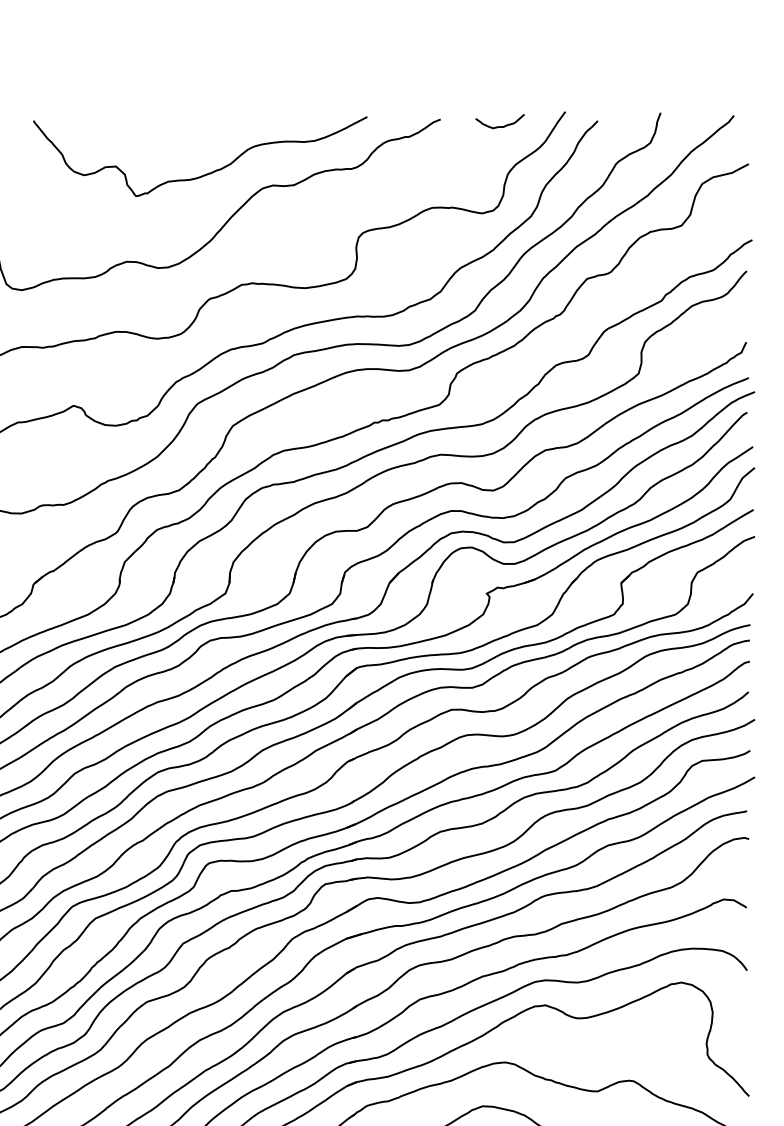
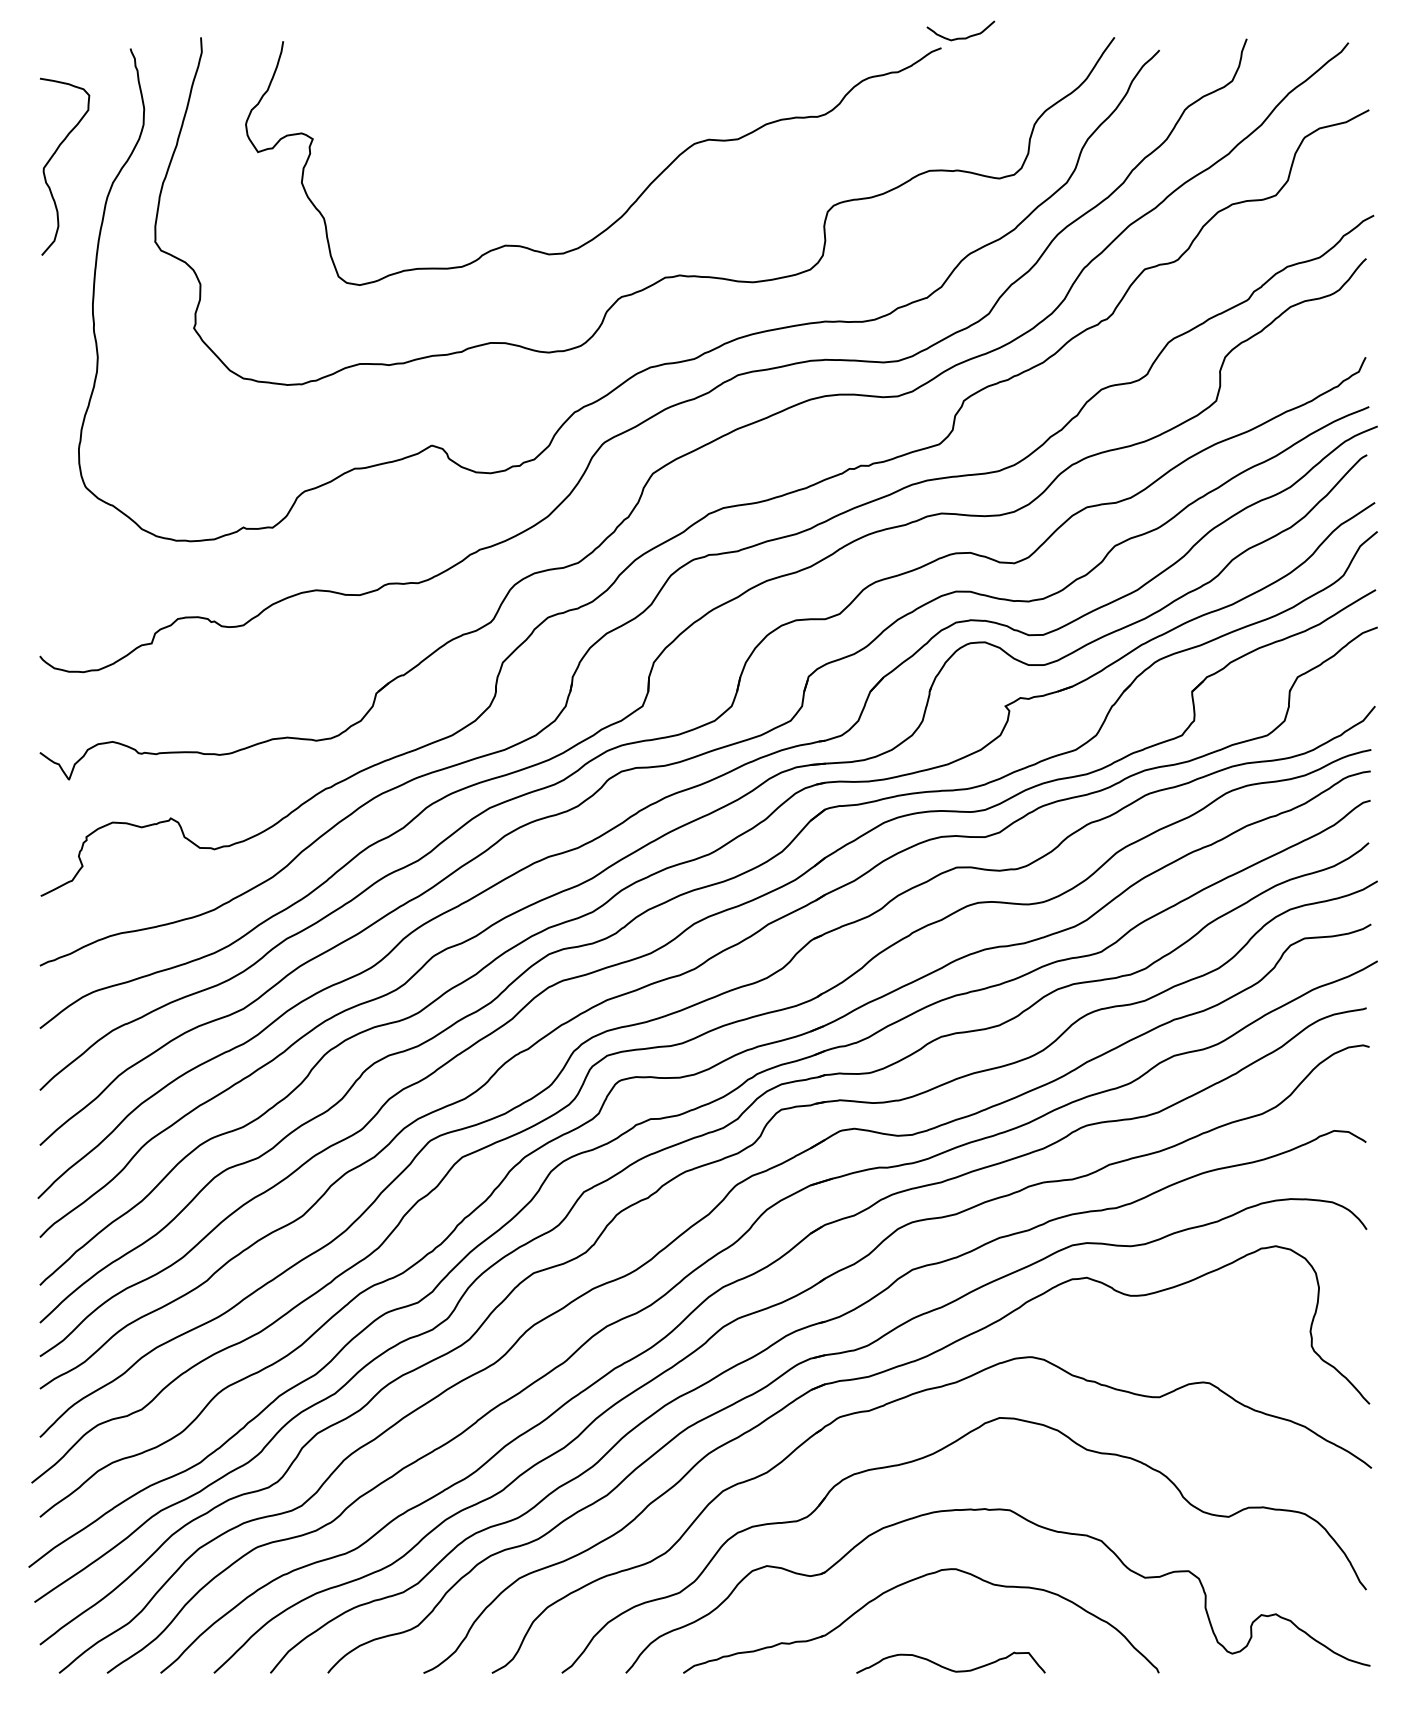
curve: (499, 126) -> (960, 37), moved
curve: (206, 173) -> (616, 123), removed

